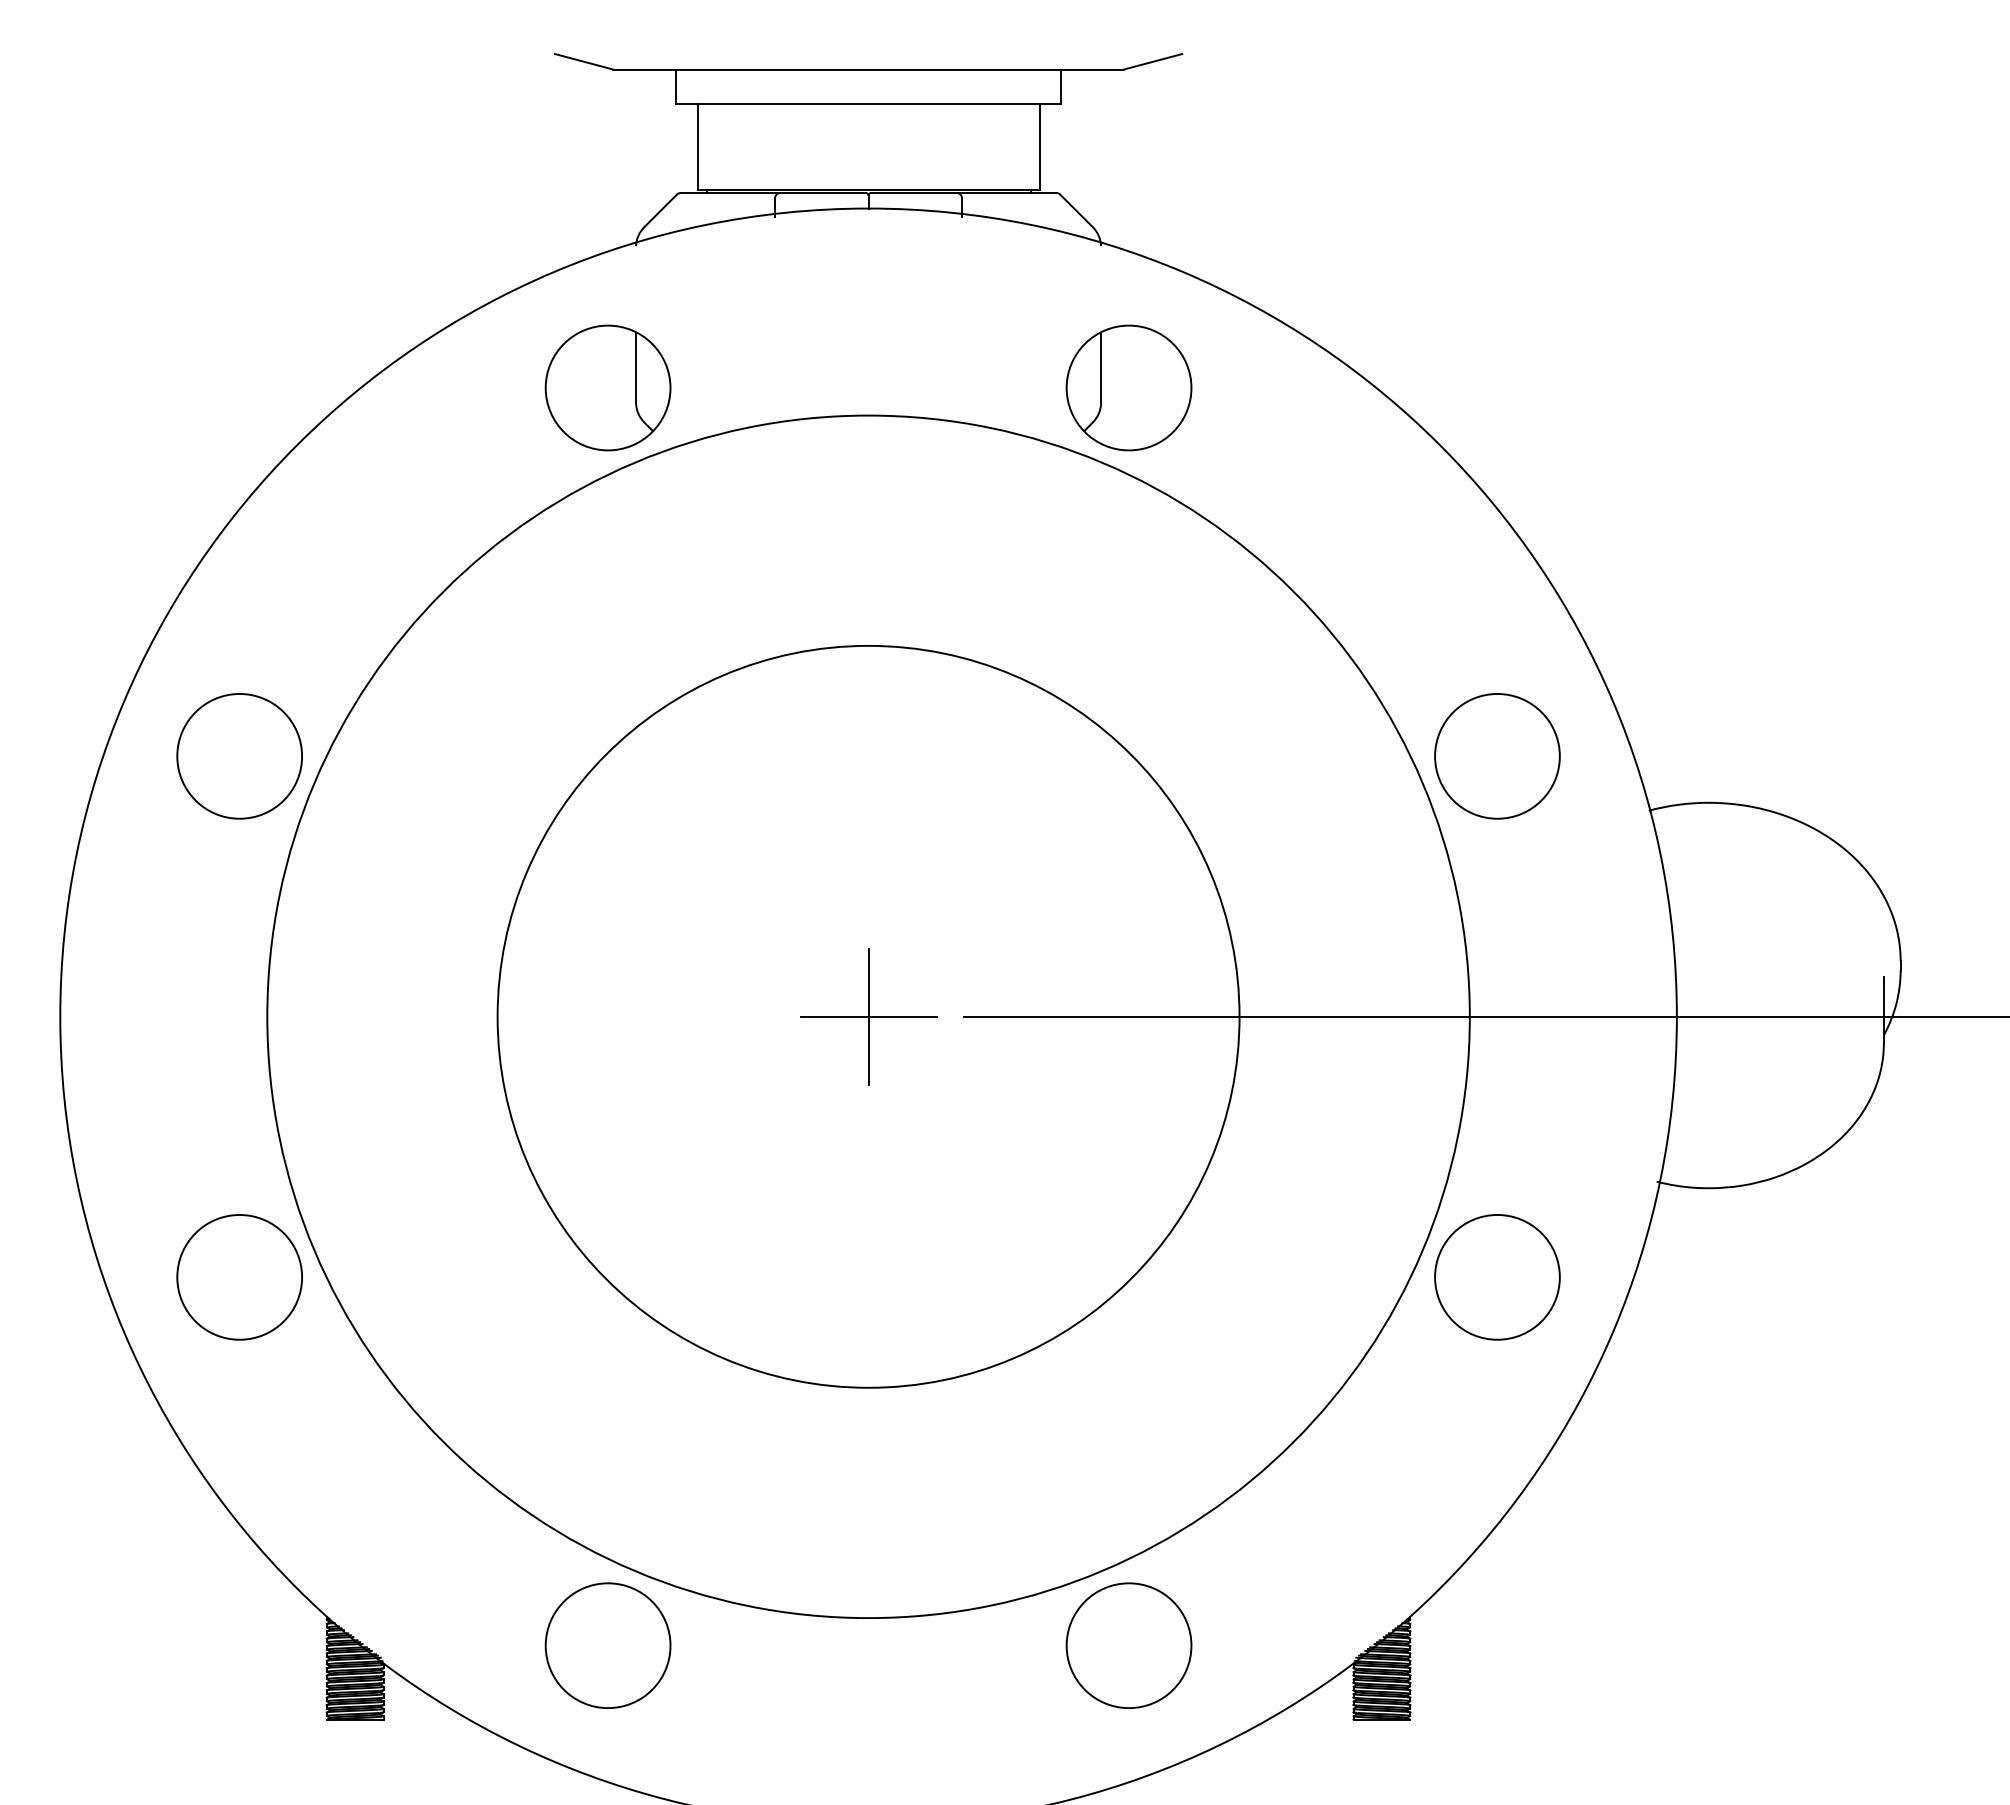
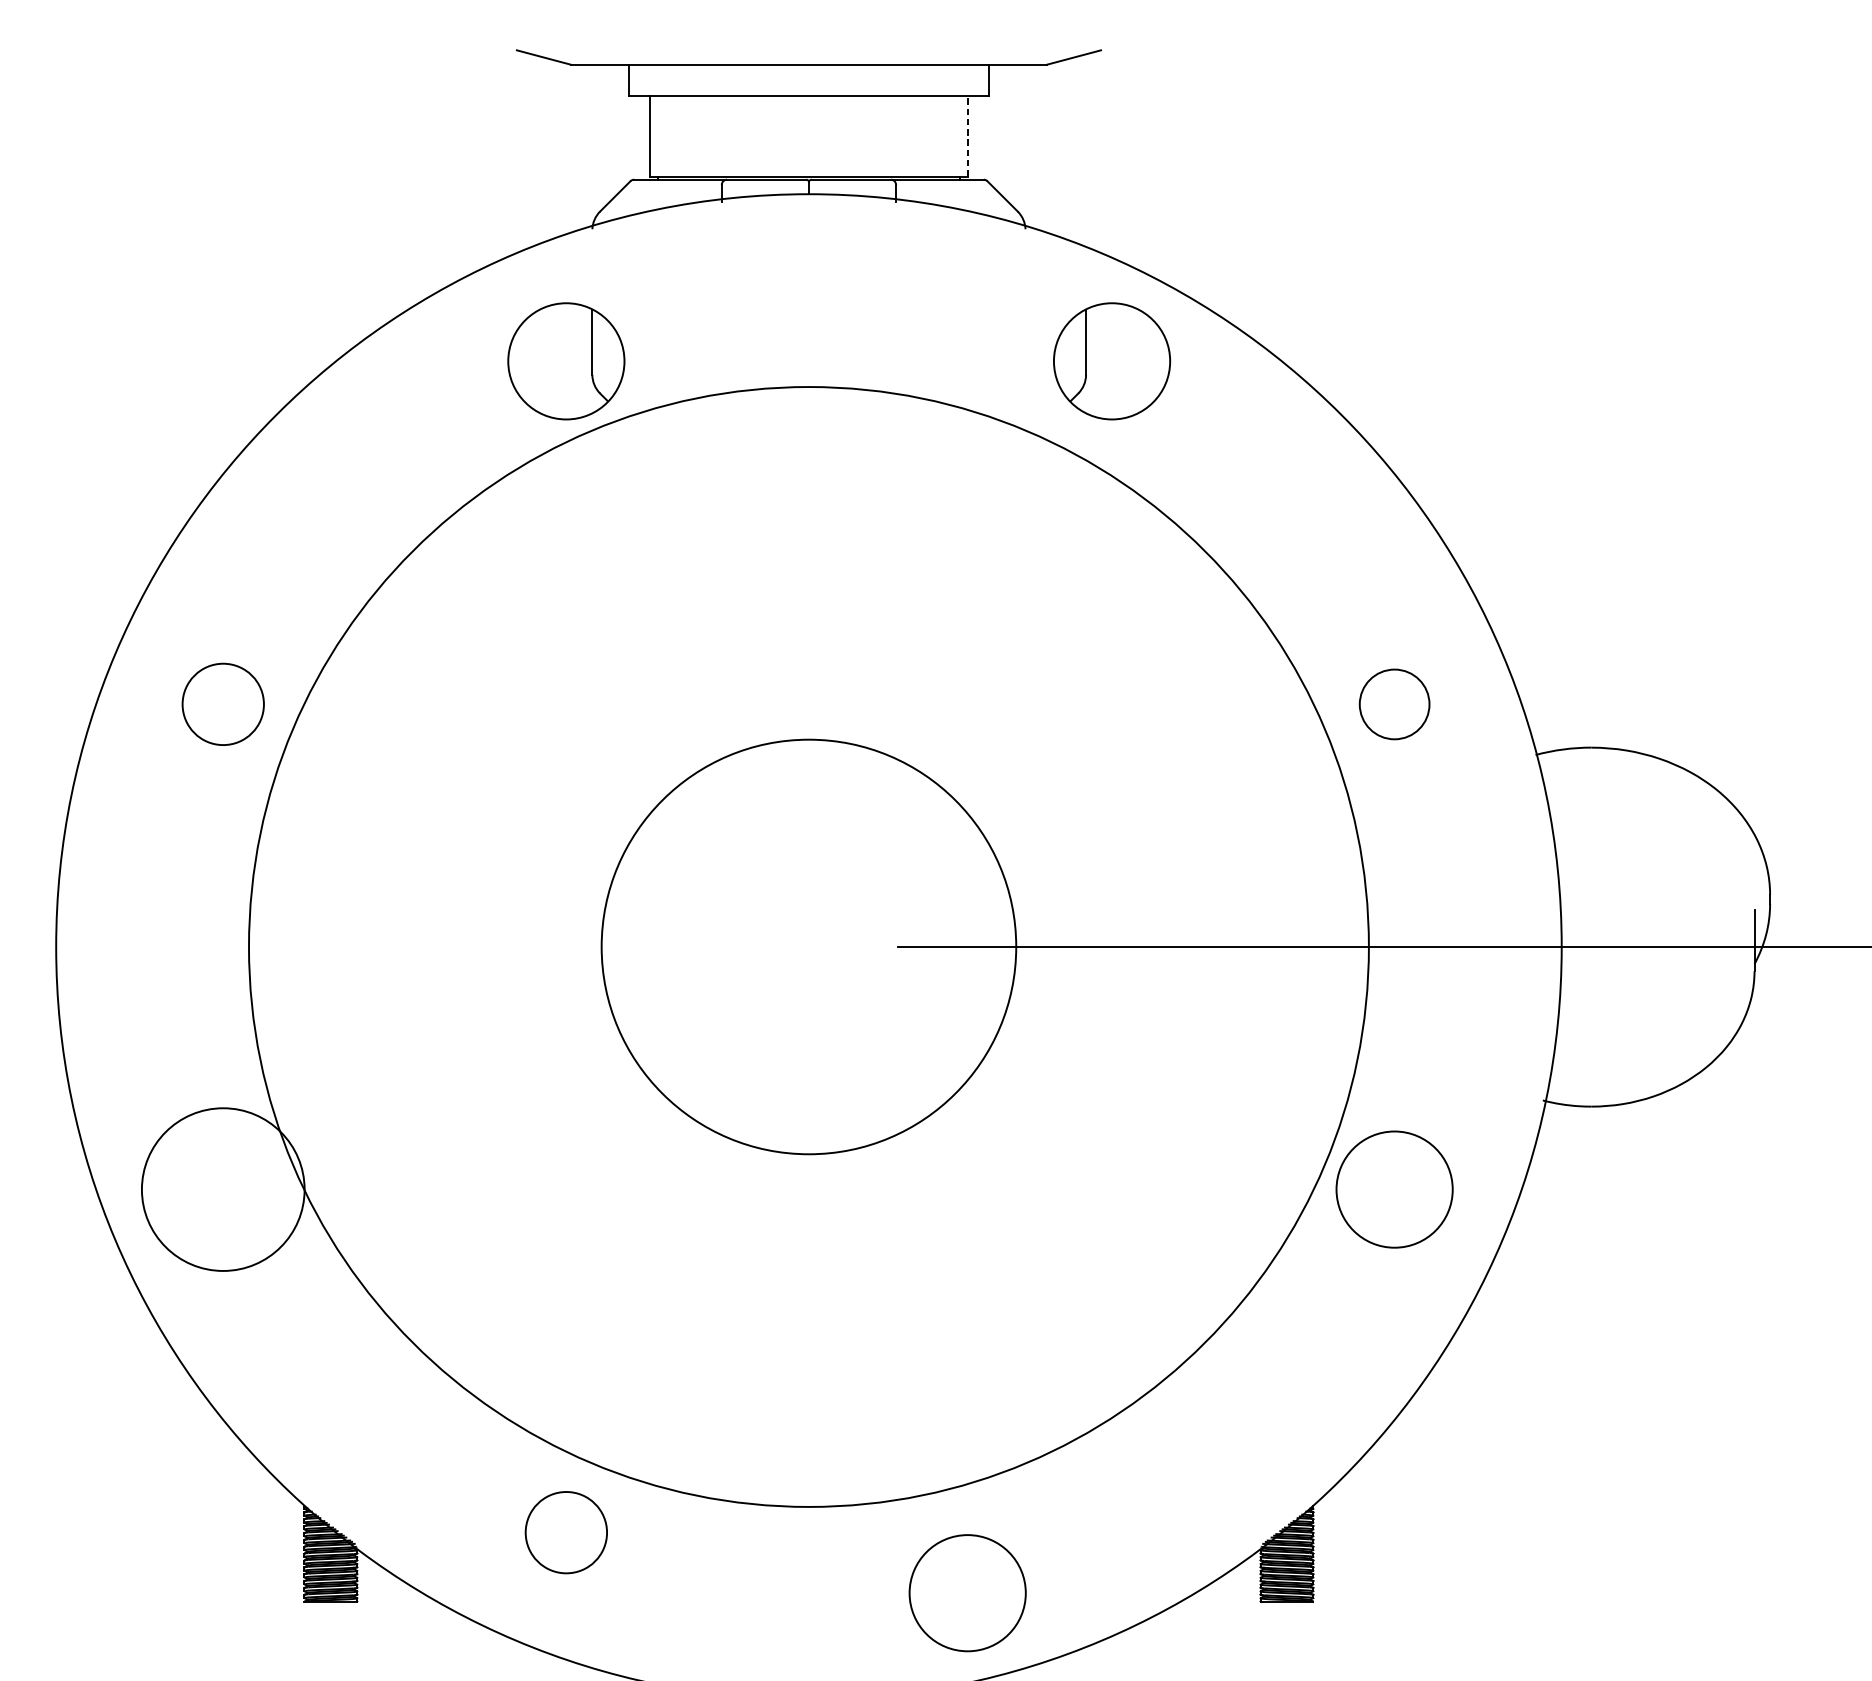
line: (1039, 146) -> (968, 136), solid -> dashed
part: (1128, 387) -> (1111, 360), moved
circle: (239, 755) -> (223, 703), size x0.7
circle: (1497, 756) -> (1394, 704), size x0.6
circle: (868, 1016) -> (808, 946), size x0.6
part: (868, 1016) -> (808, 946), removed
circle: (239, 1276) -> (223, 1188), size x1.4
circle: (607, 1645) -> (565, 1532), size x0.7
circle: (1128, 1645) -> (967, 1592), moved

